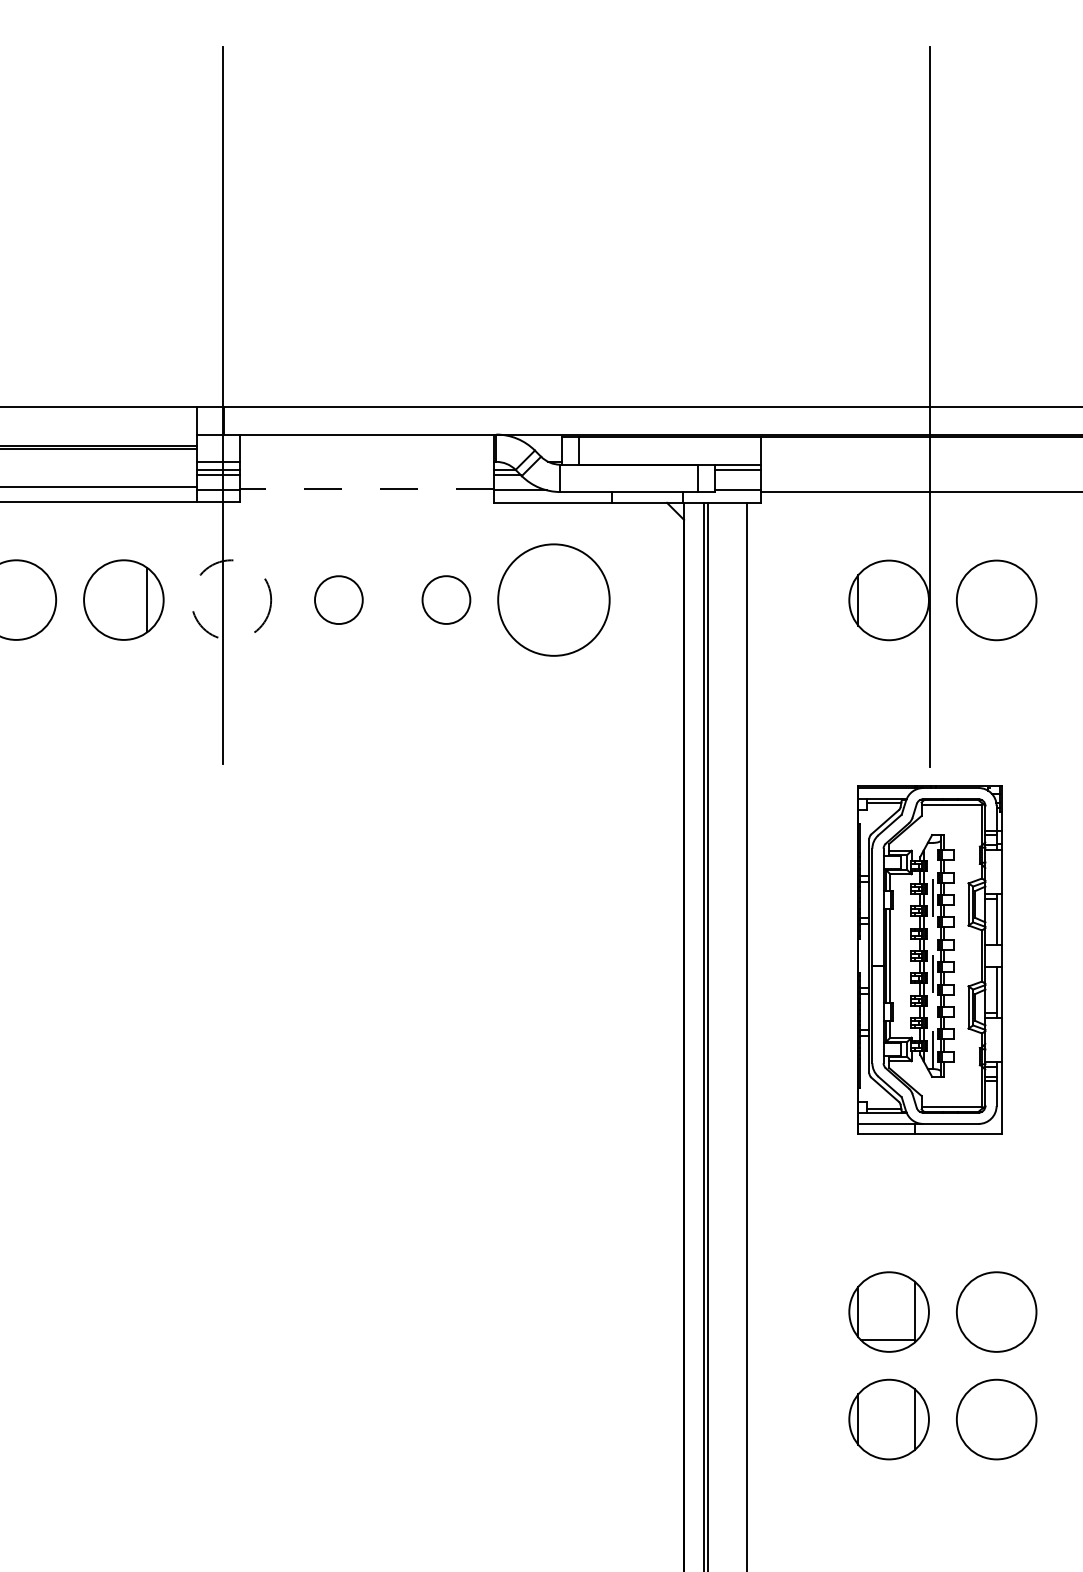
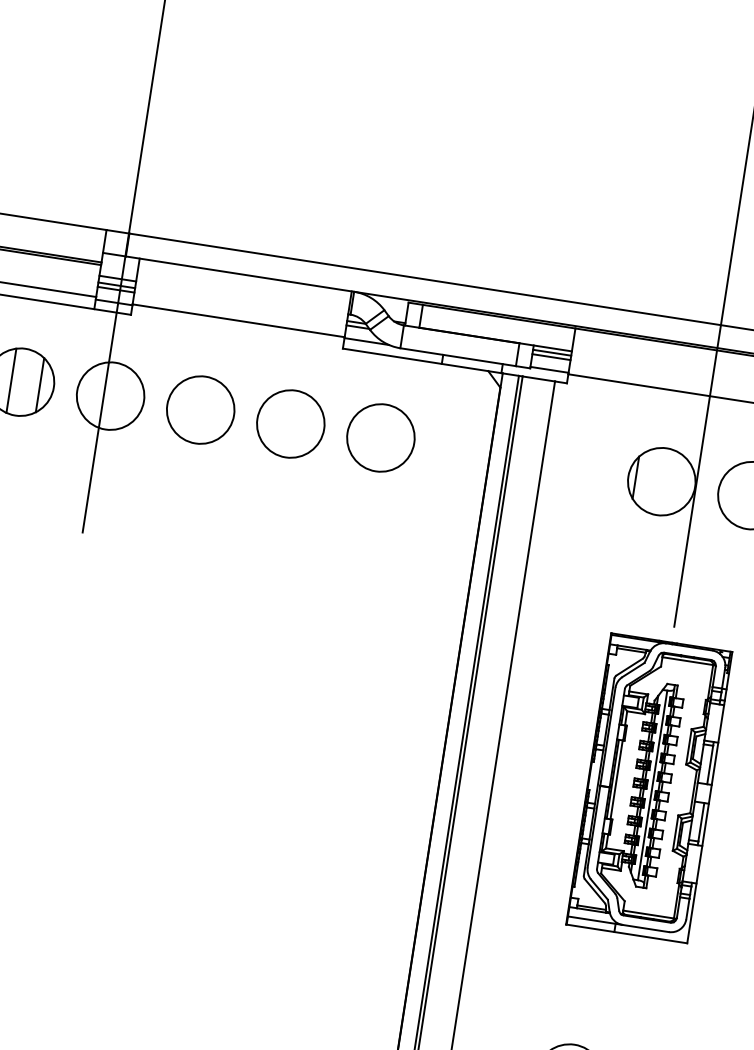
line: (737, 475) -> (550, 357), added
line: (367, 489) -> (239, 321), dashed -> solid
line: (113, 599) -> (11, 380), added
circle: (231, 599) -> (110, 395), dashed -> solid
circle: (338, 599) -> (200, 409), size x1.67
circle: (446, 599) -> (290, 423), size x1.67
circle: (553, 599) -> (380, 437), size x0.71
line: (933, 955) -> (652, 785), dashed -> solid

